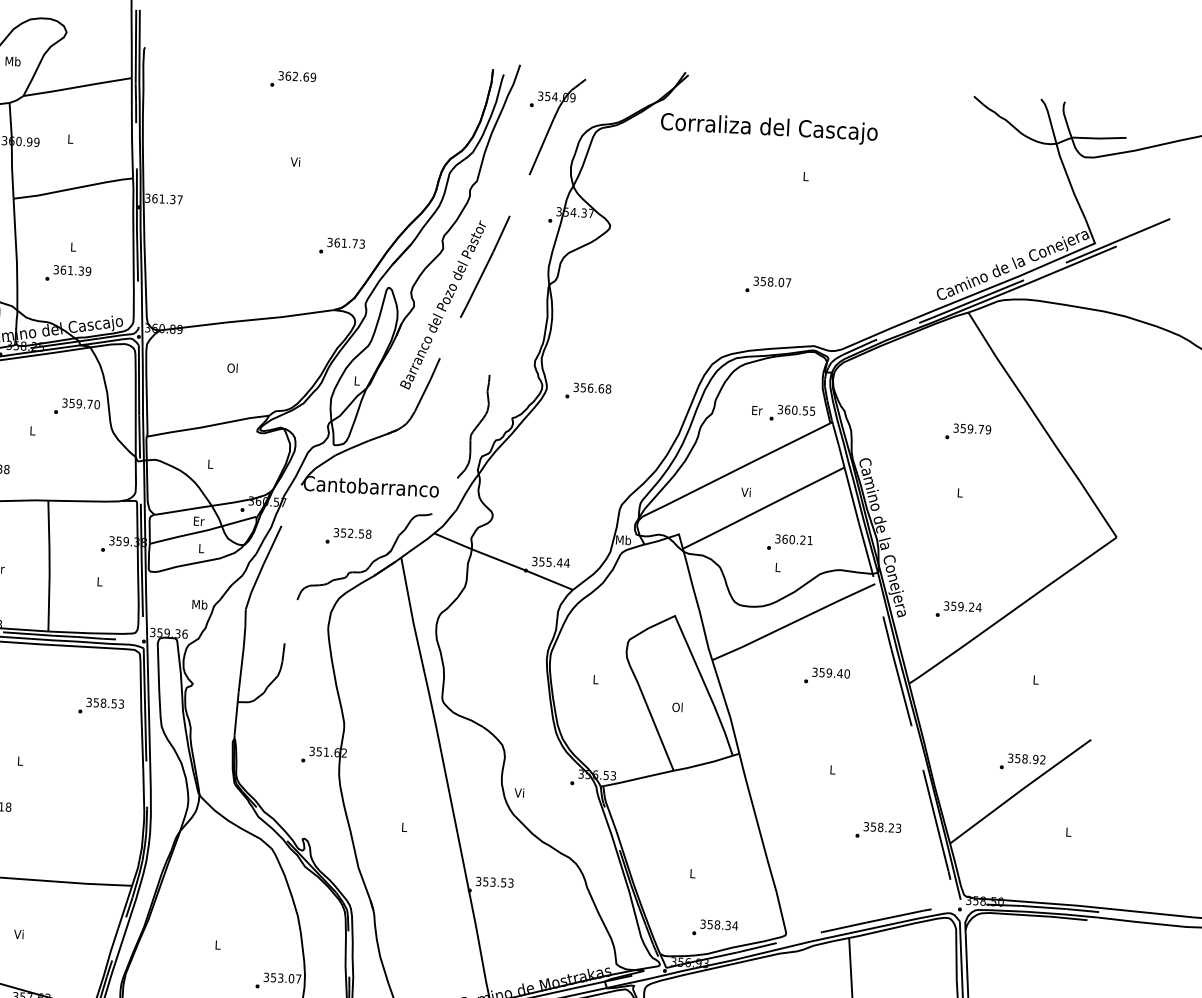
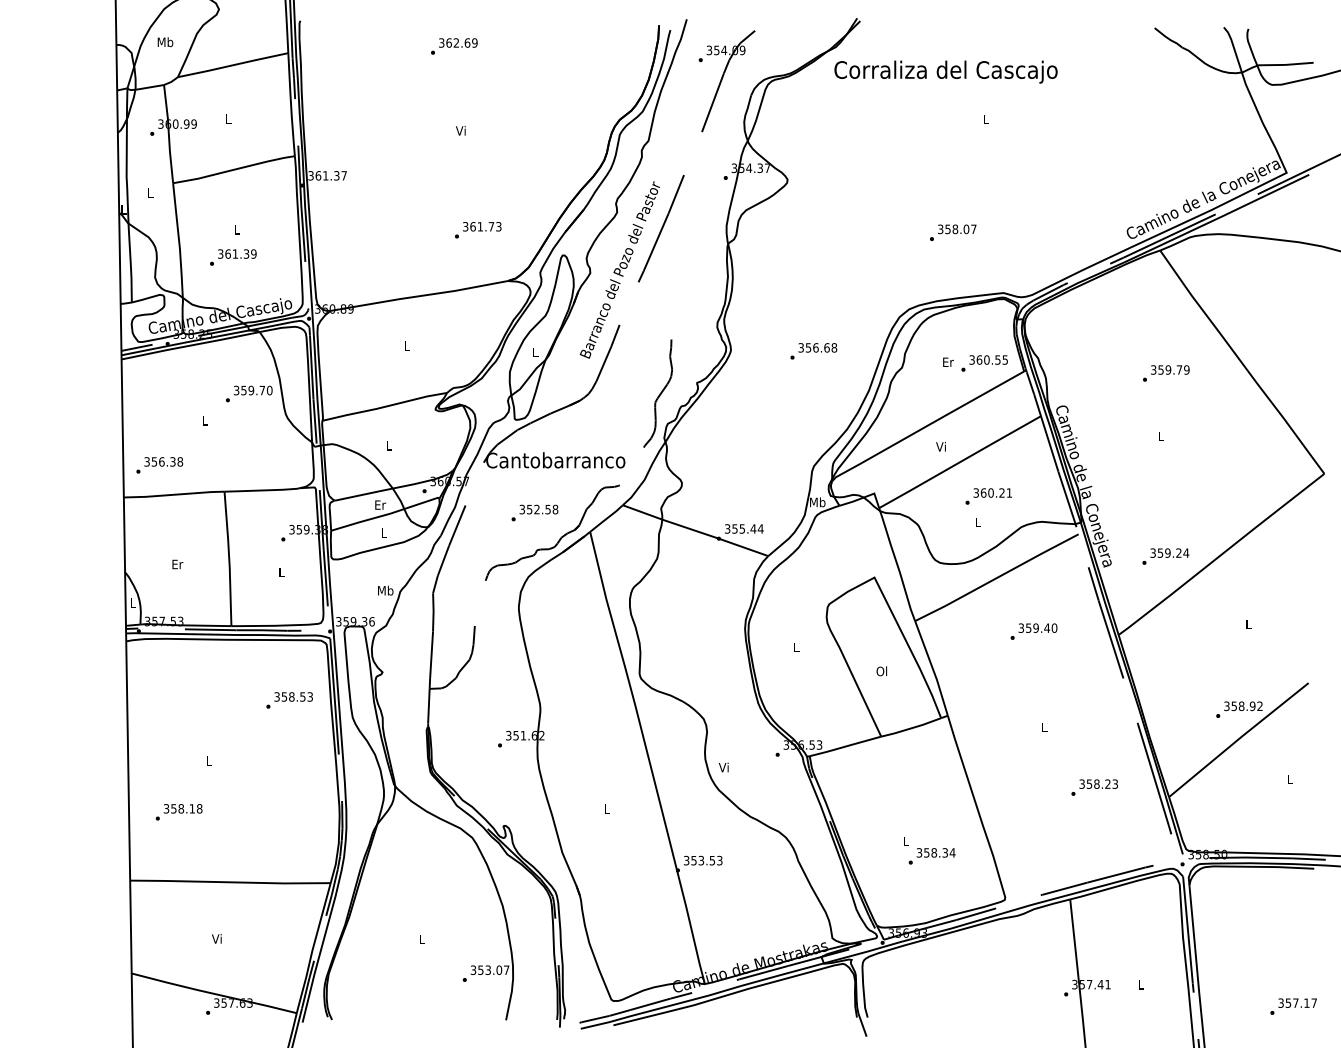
text: (342, 246) -> (478, 230), moved
text: (232, 367) -> (406, 345), Ol -> L
text: (588, 391) -> (813, 351), moved
text: (714, 928) -> (931, 856), moved

